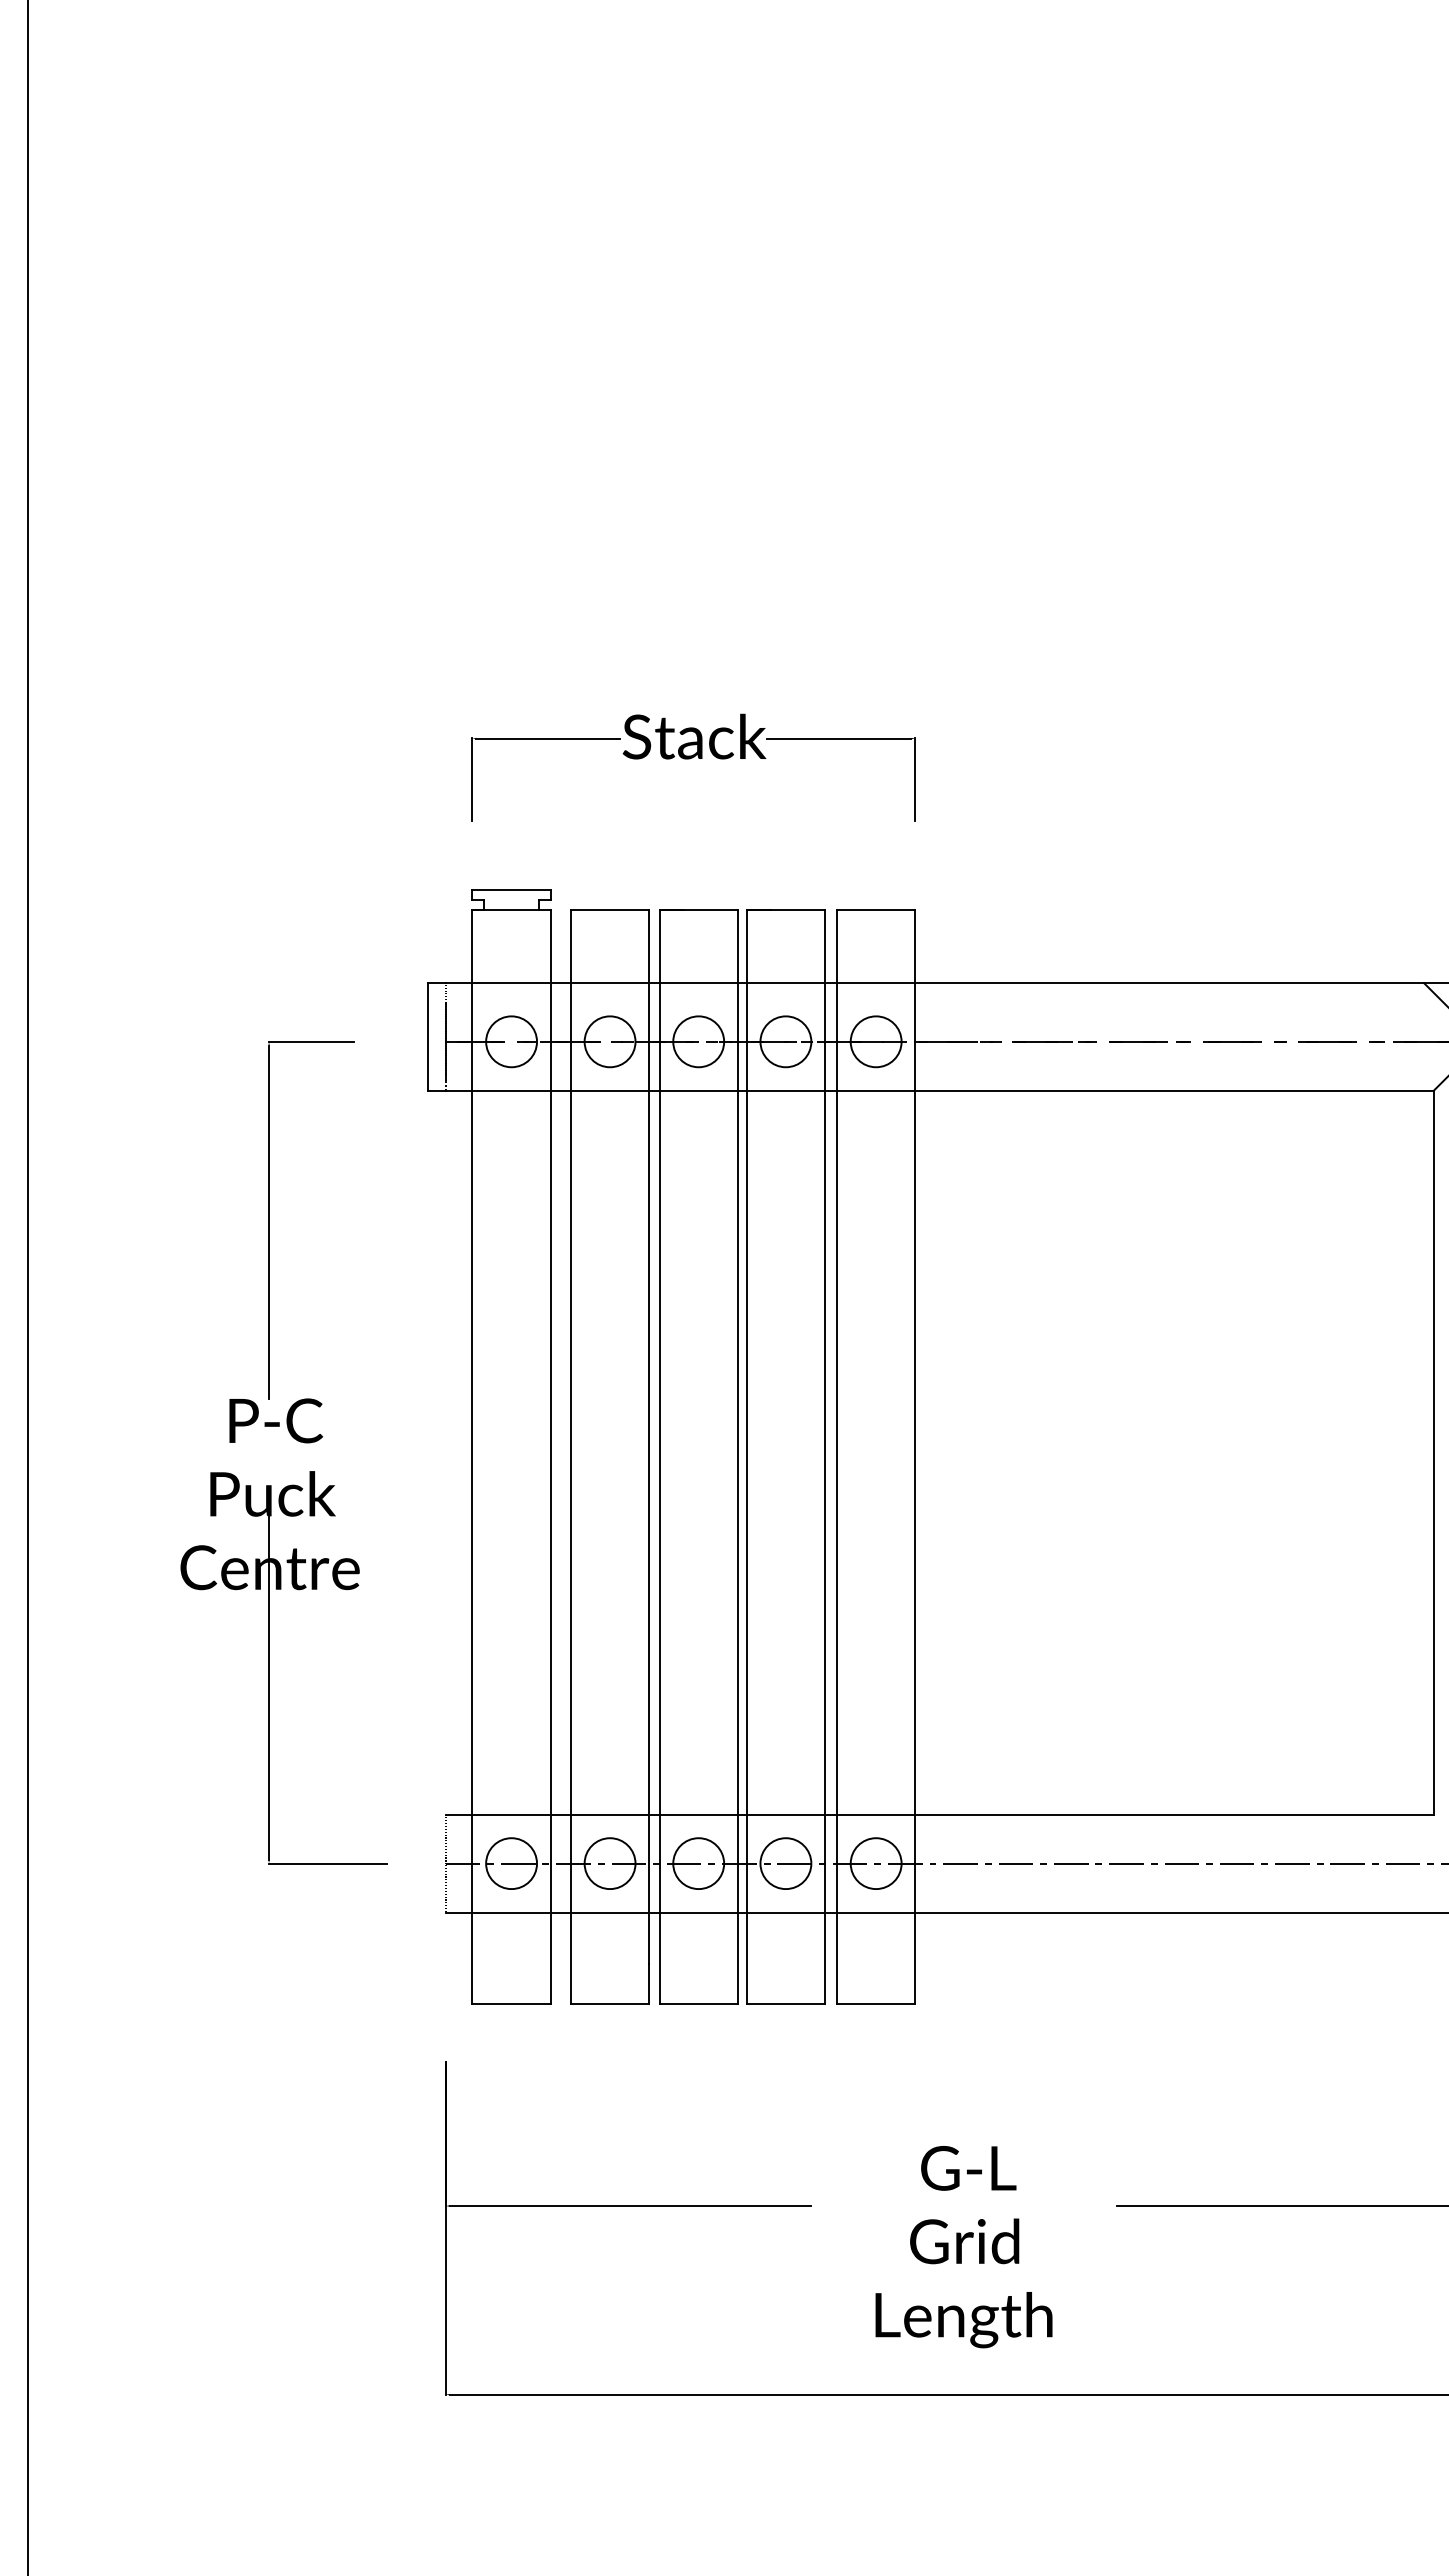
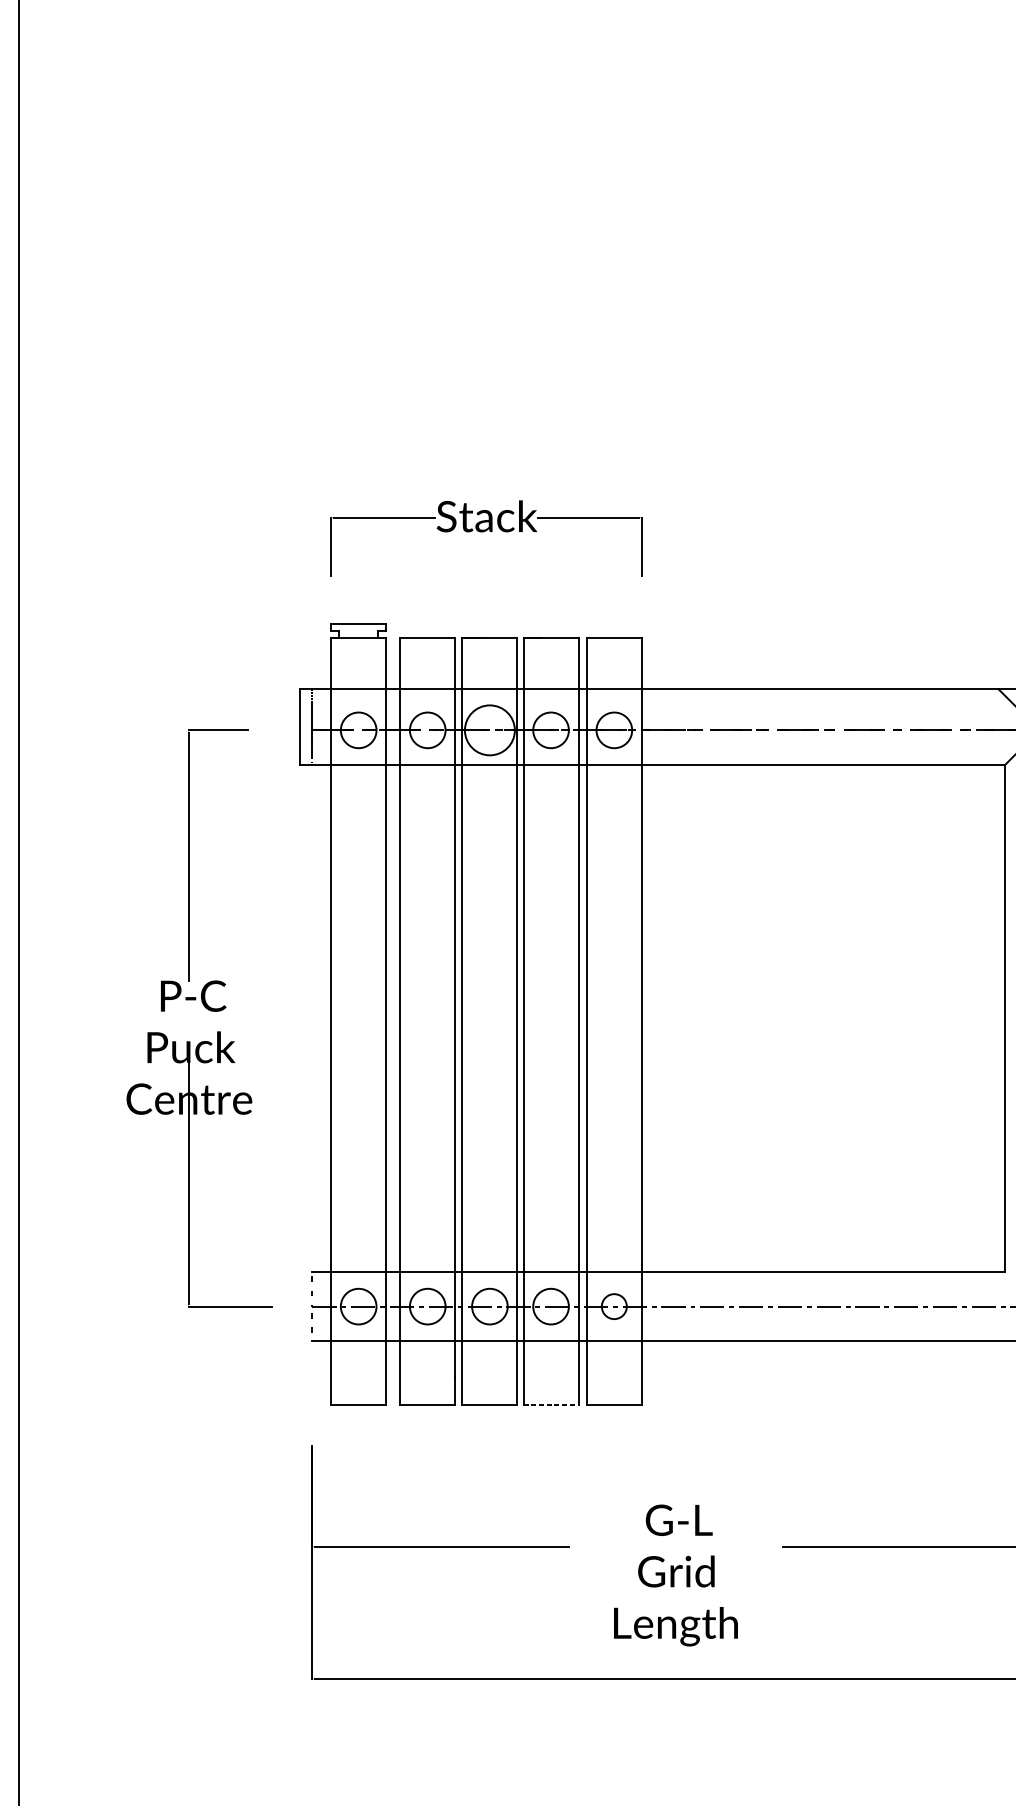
circle: (698, 1041) -> (489, 730), size x1.4
circle: (875, 1863) -> (613, 1306), size x0.7
line: (786, 2003) -> (551, 1404), solid -> dashed

